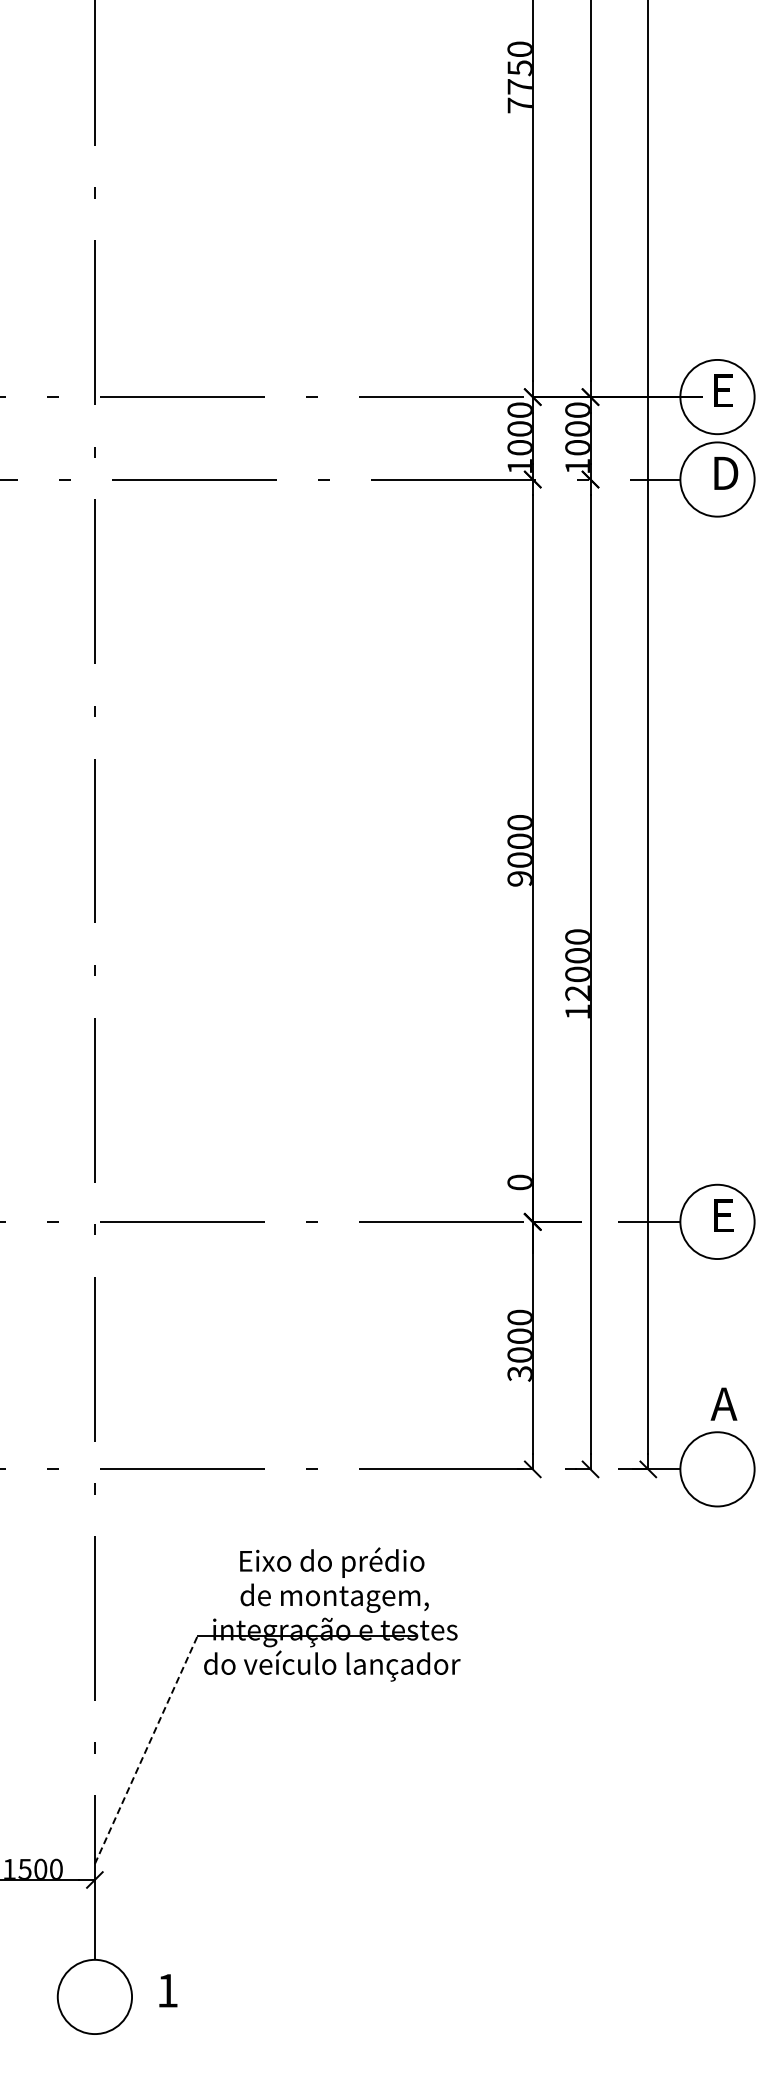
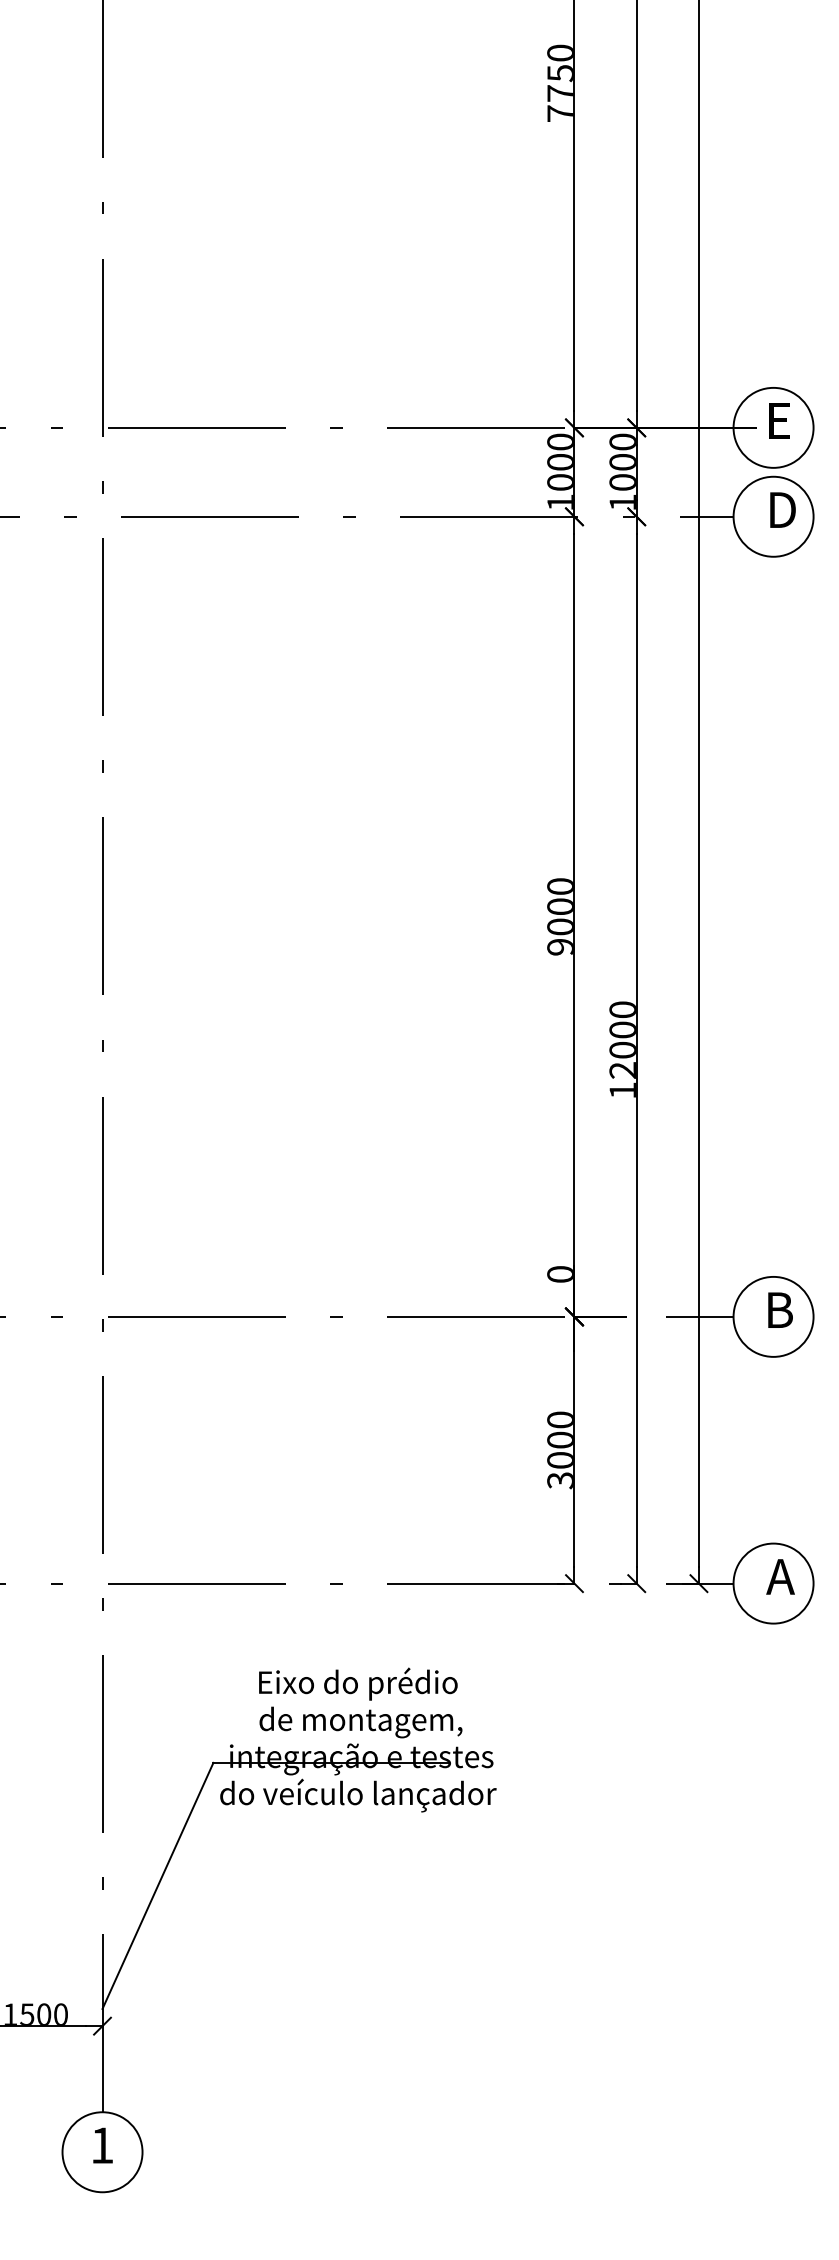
text: (723, 1215) -> (780, 1309), E -> B
text: (723, 1403) -> (780, 1576), moved
line: (146, 1749) -> (158, 1885), dashed -> solid
text: (168, 1990) -> (103, 2145), moved

